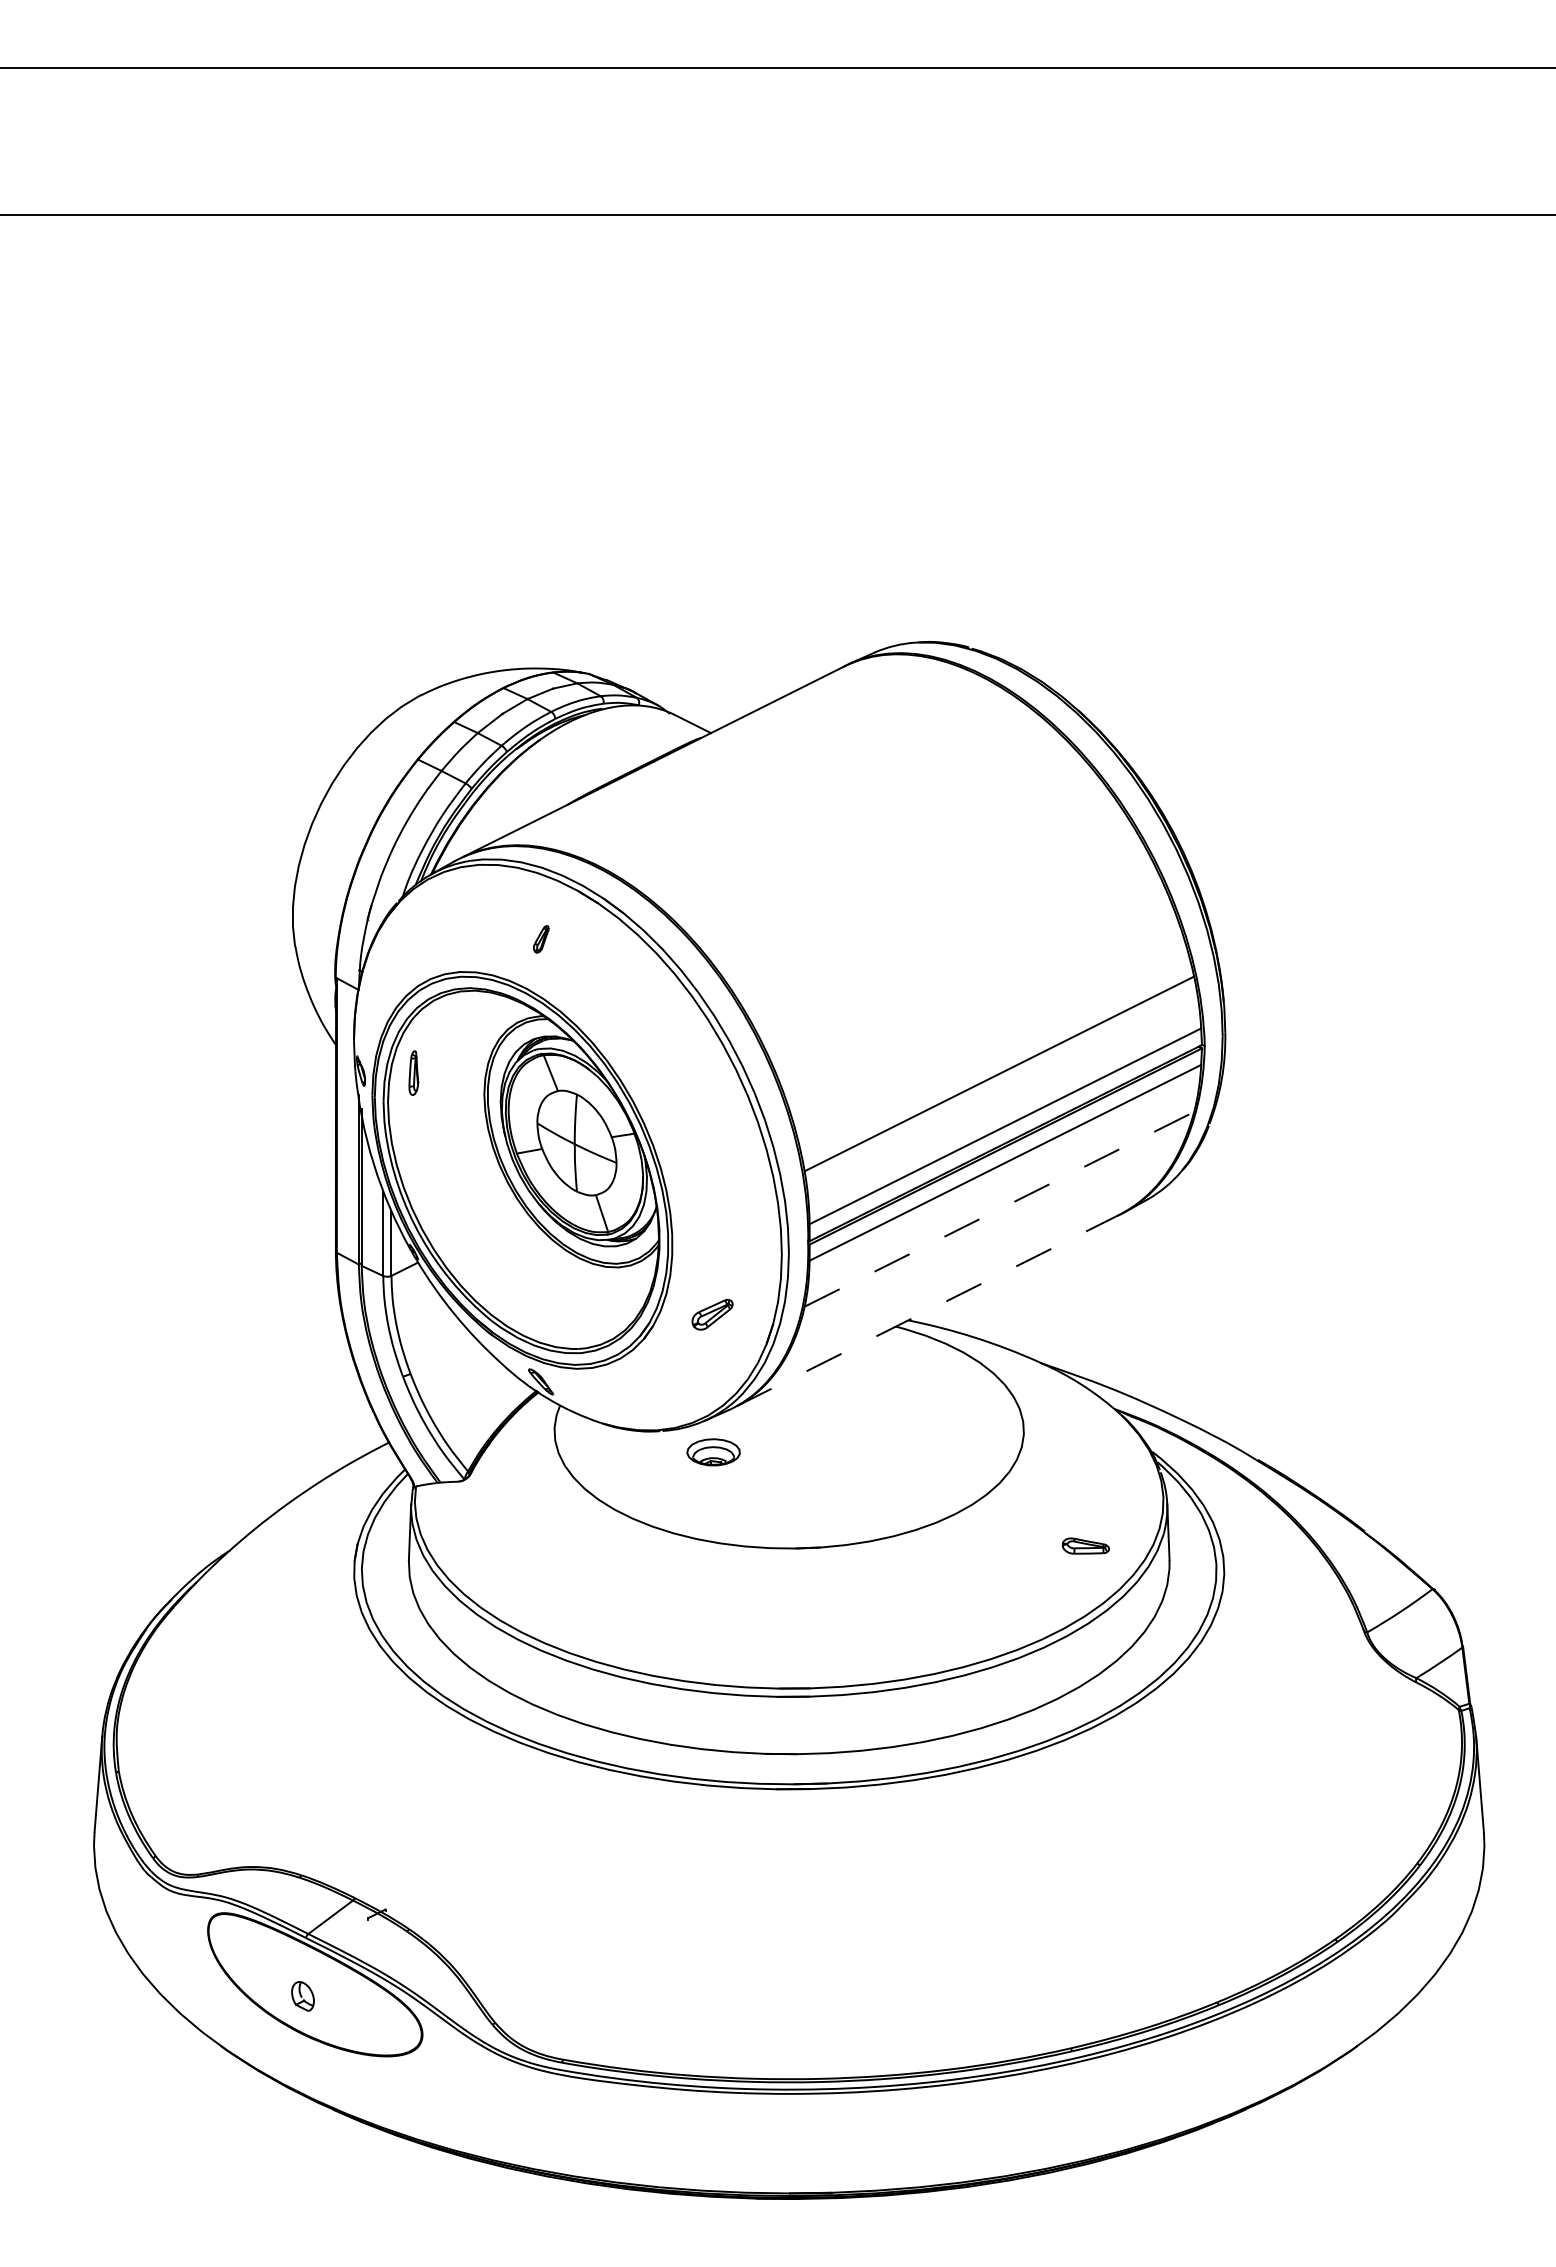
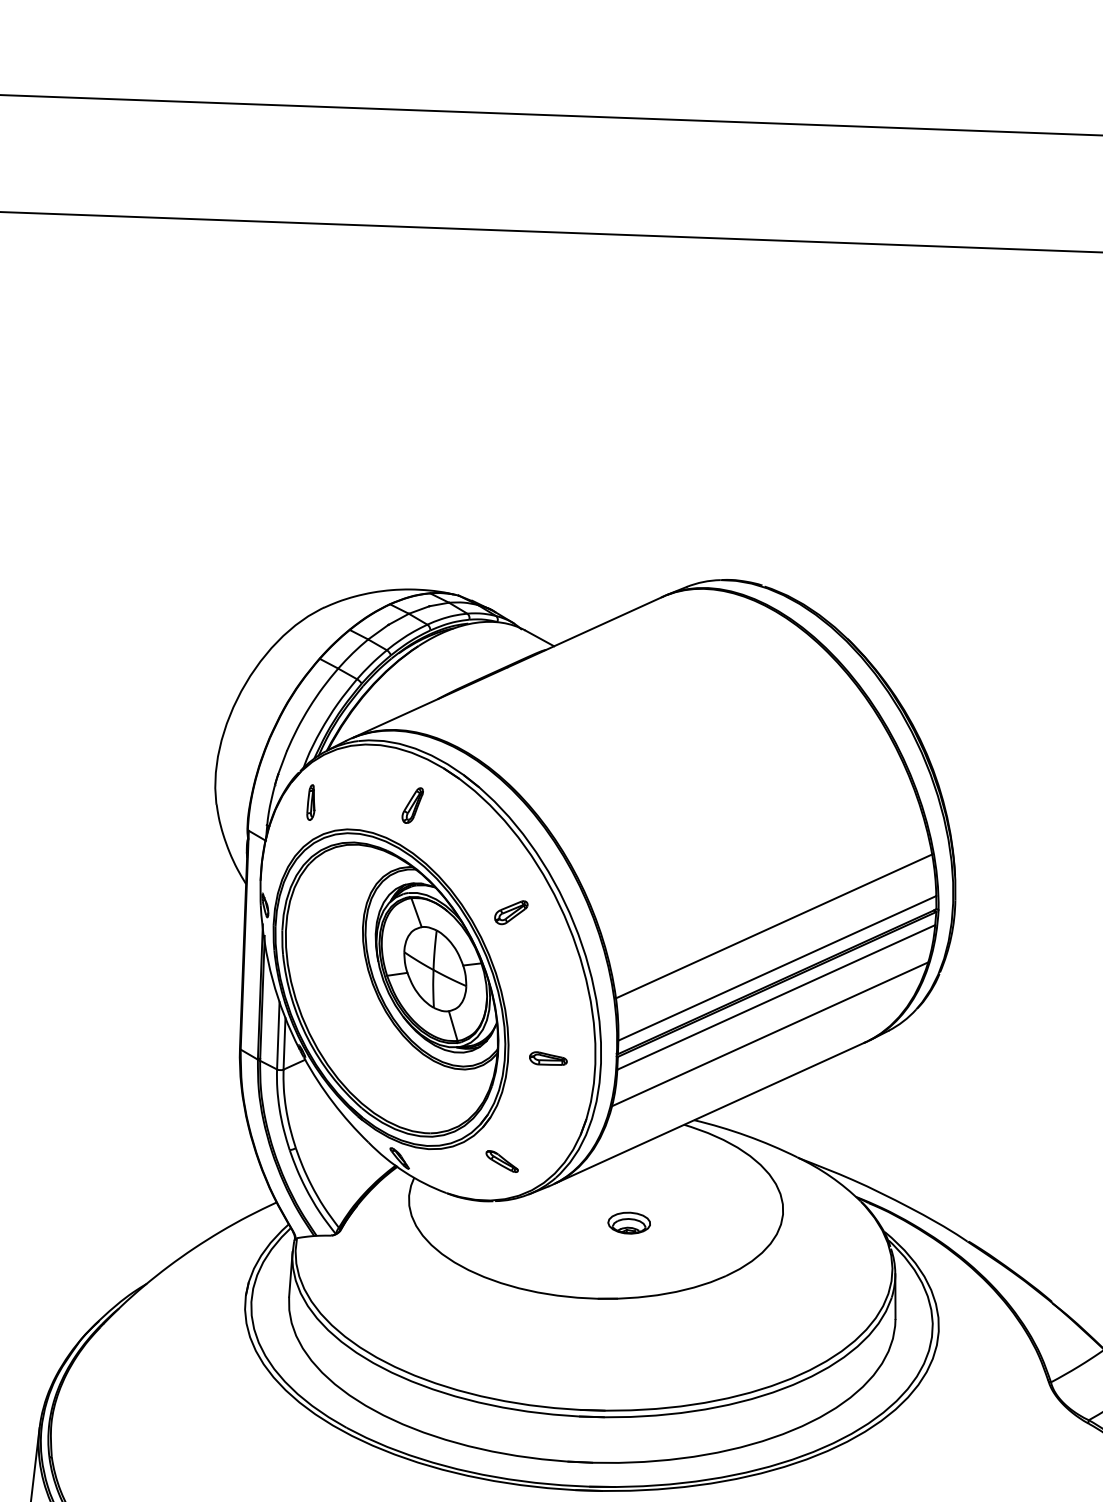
part: (541, 939) -> (412, 805), size x1.67
part: (413, 1072) -> (310, 802), moved
line: (999, 1209) -> (770, 1034), dashed -> solid
line: (927, 1310) -> (709, 1112), dashed -> solid
part: (712, 1314) -> (511, 912), moved
part: (669, 1380) -> (502, 1161), added
part: (713, 1452) -> (629, 1223), moved
part: (1085, 1545) -> (548, 1058), moved

